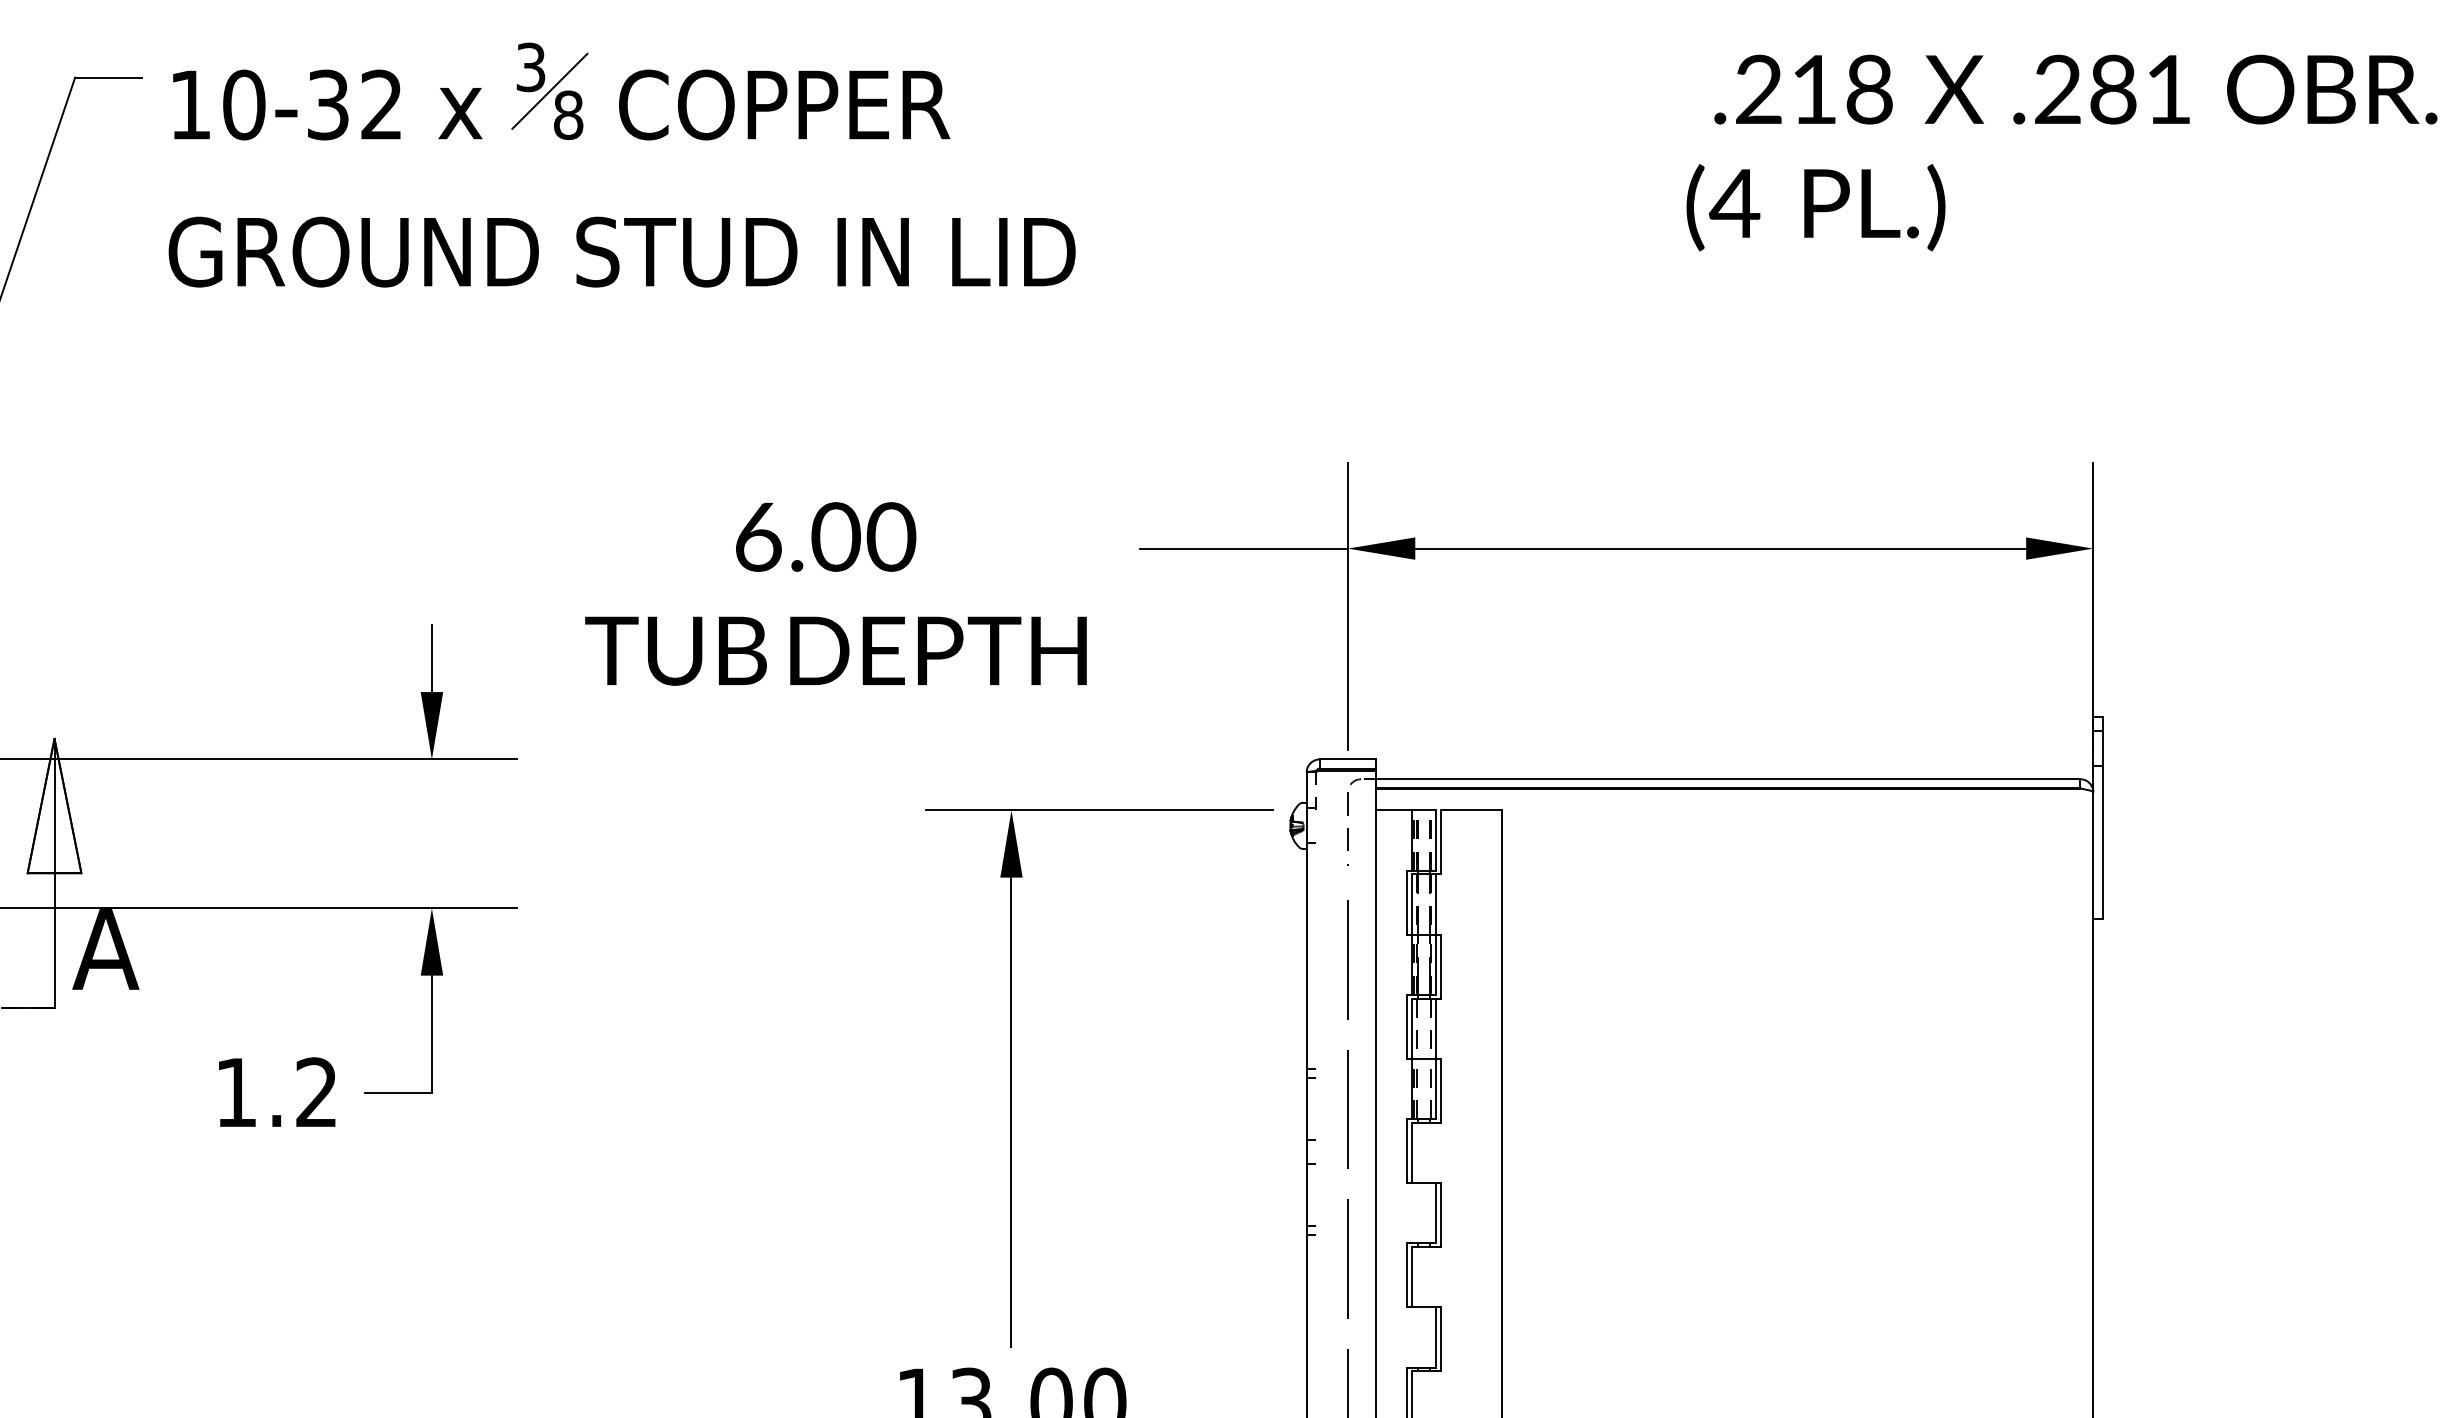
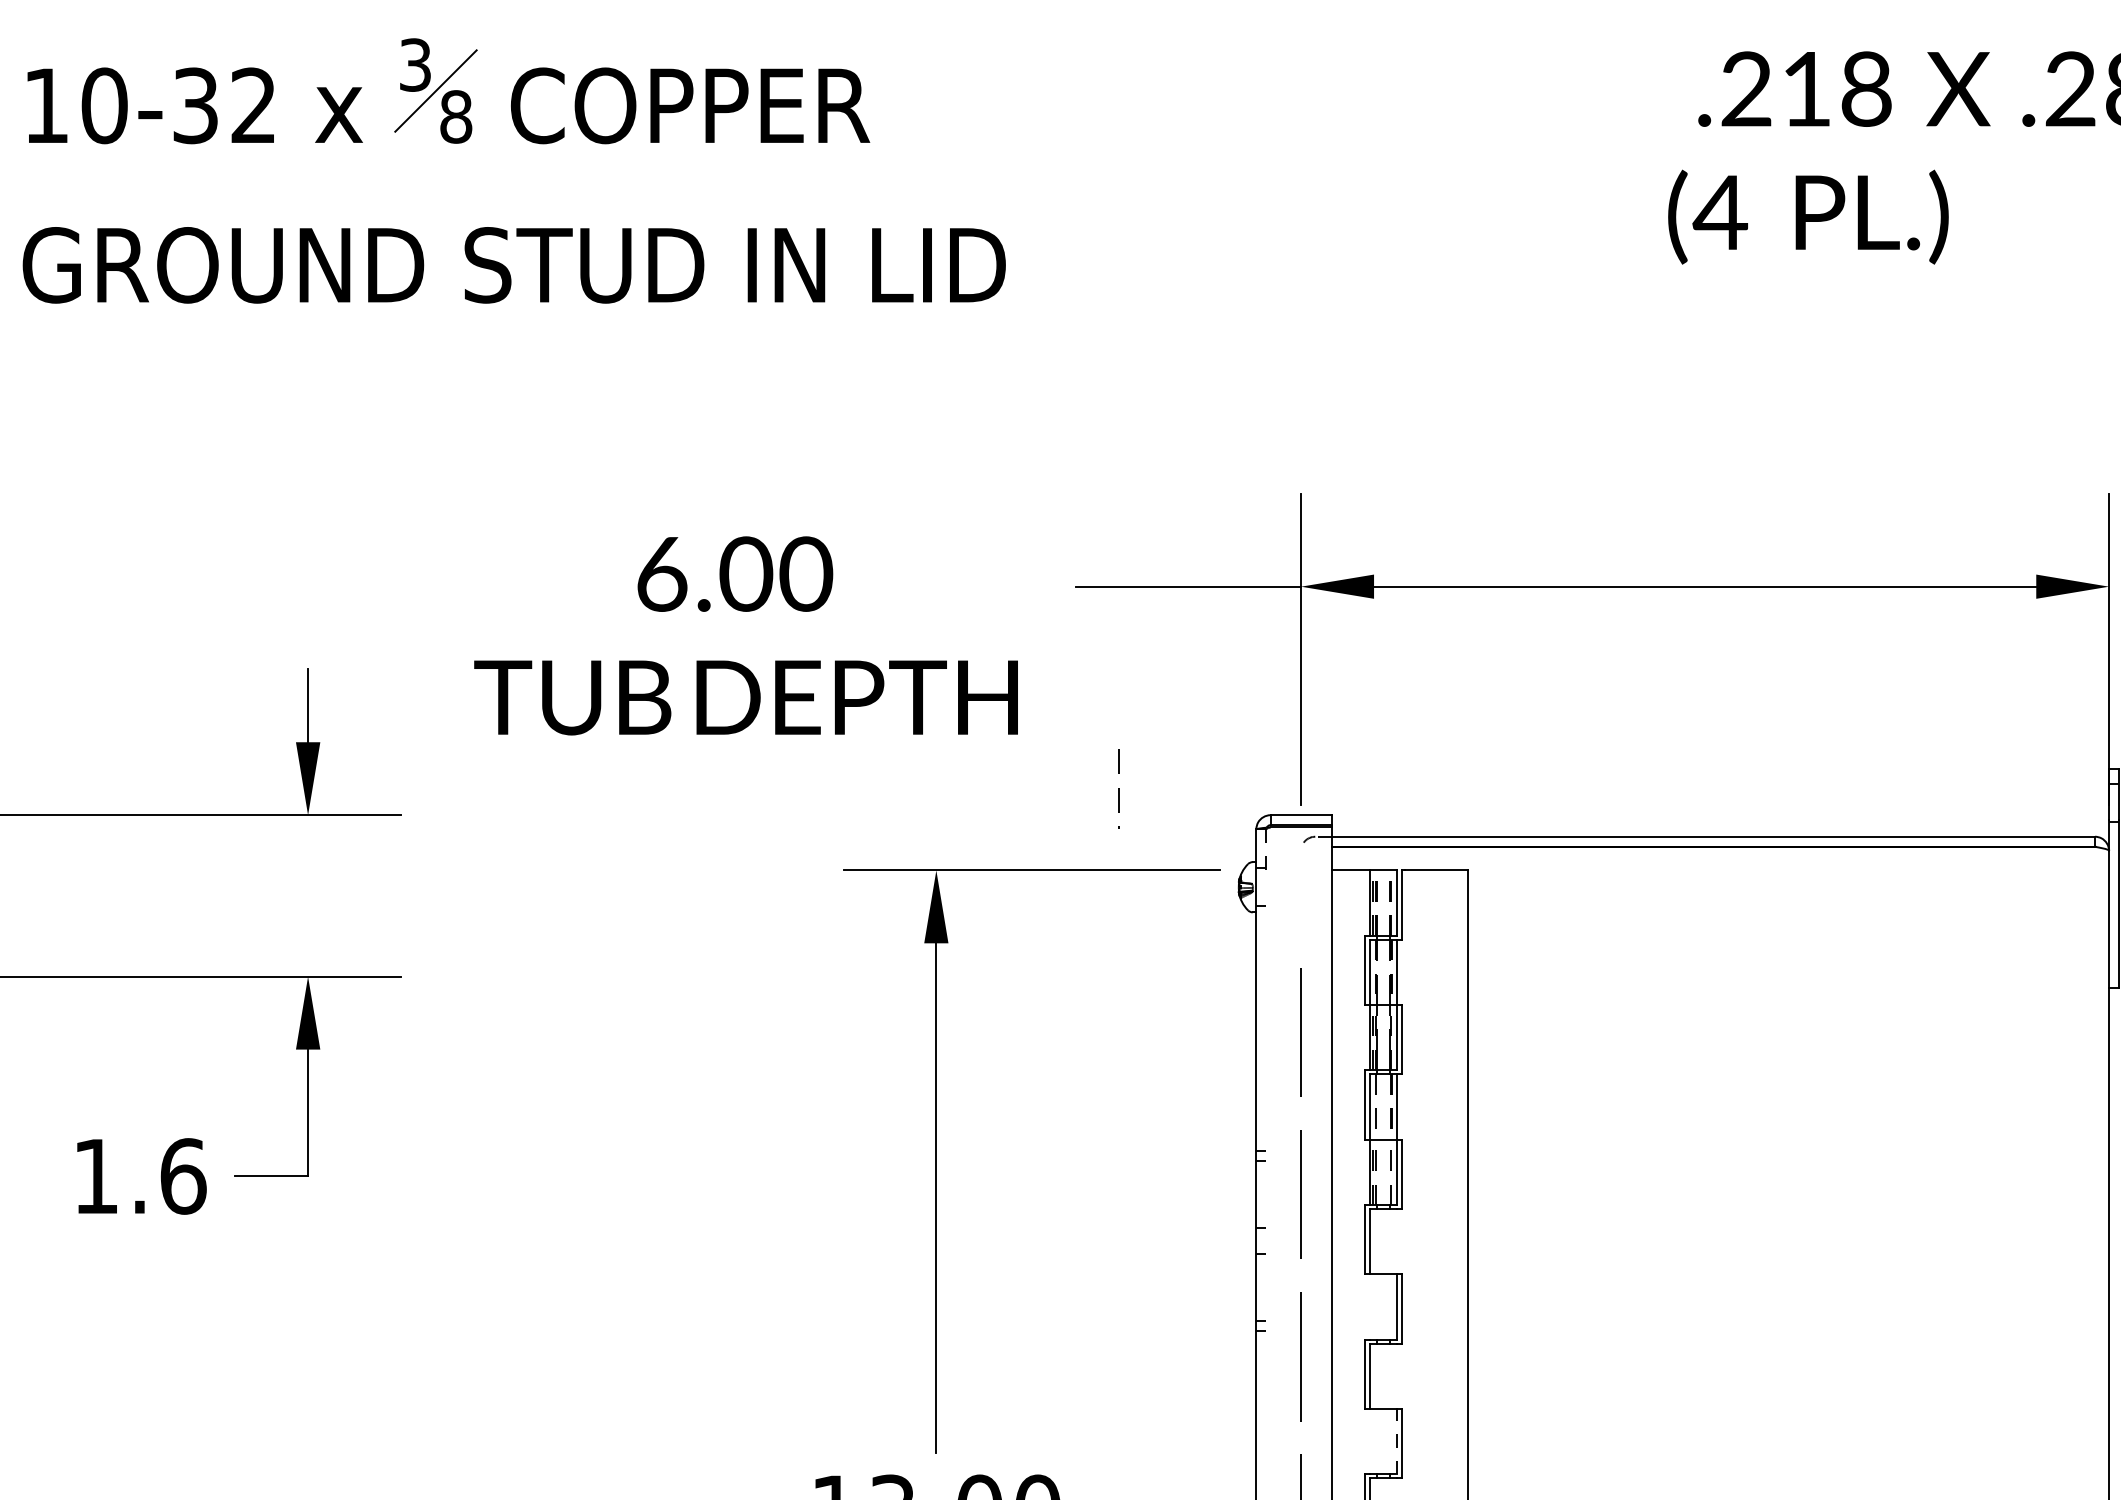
line: (1347, 828) -> (1118, 788), moved
text: (317, 1092) -> (184, 1176), 1.2 -> 1.6
line: (1436, 1336) -> (1397, 1440), solid -> dashed

